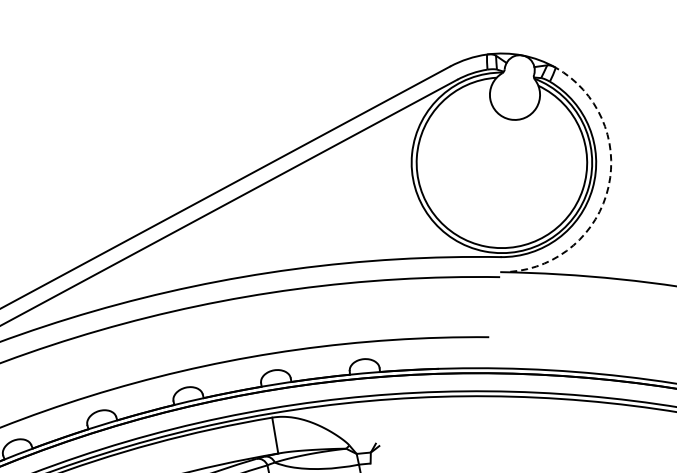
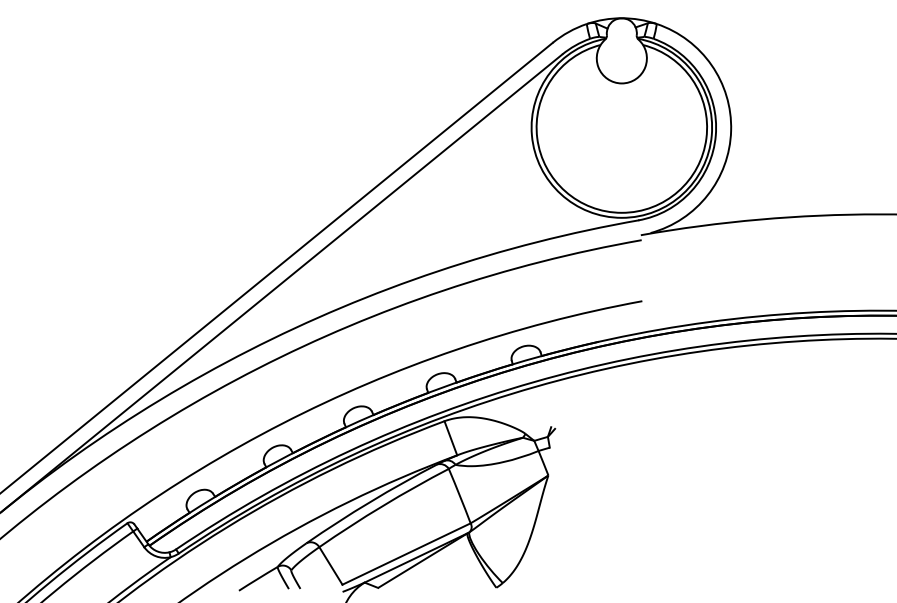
arc: (609, 186) -> (731, 130), dashed -> solid

